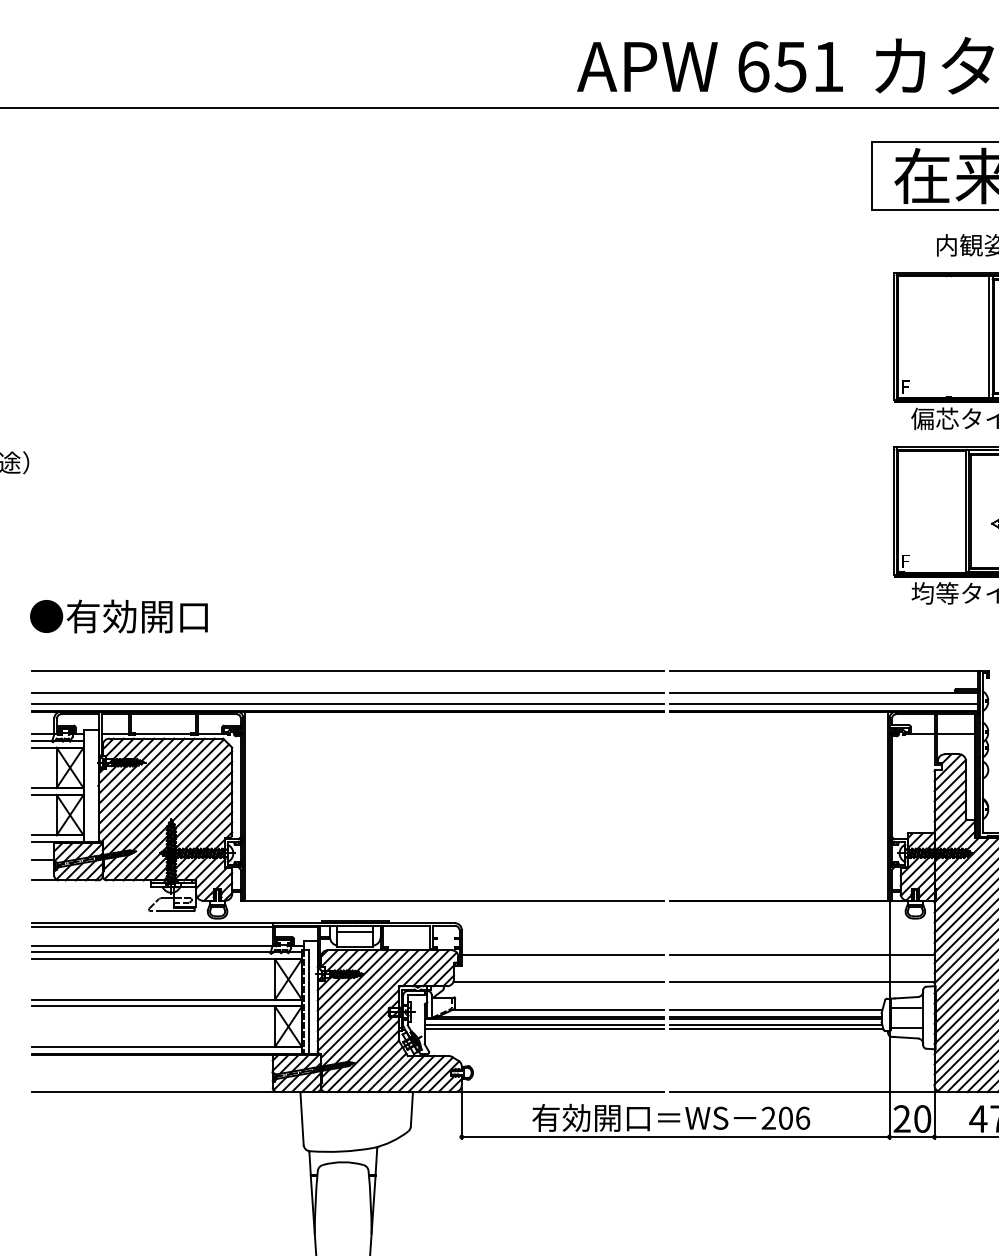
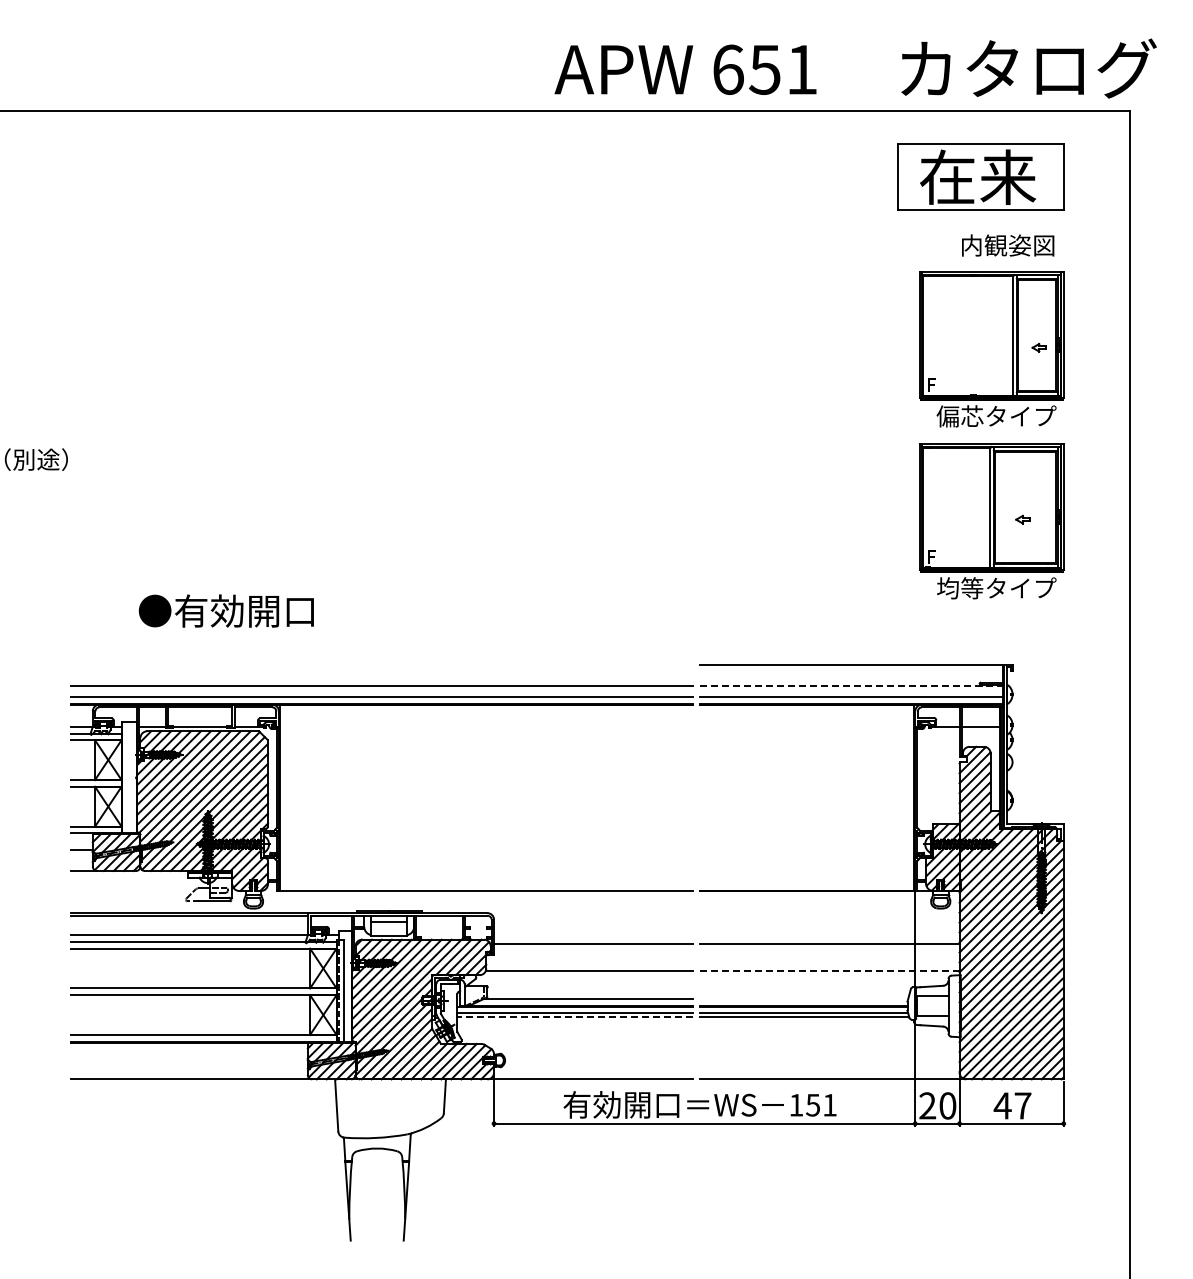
text: (710, 66) -> (685, 69), moved
text: (118, 615) -> (225, 610), moved
line: (347, 670) -> (381, 664), removed
line: (824, 693) -> (851, 686), solid -> dashed
line: (802, 981) -> (829, 970), solid -> dashed
line: (776, 1009) -> (803, 998), removed
line: (544, 1029) -> (575, 1017), solid -> dashed
text: (786, 1117) -> (813, 1104), 206 -> 151

